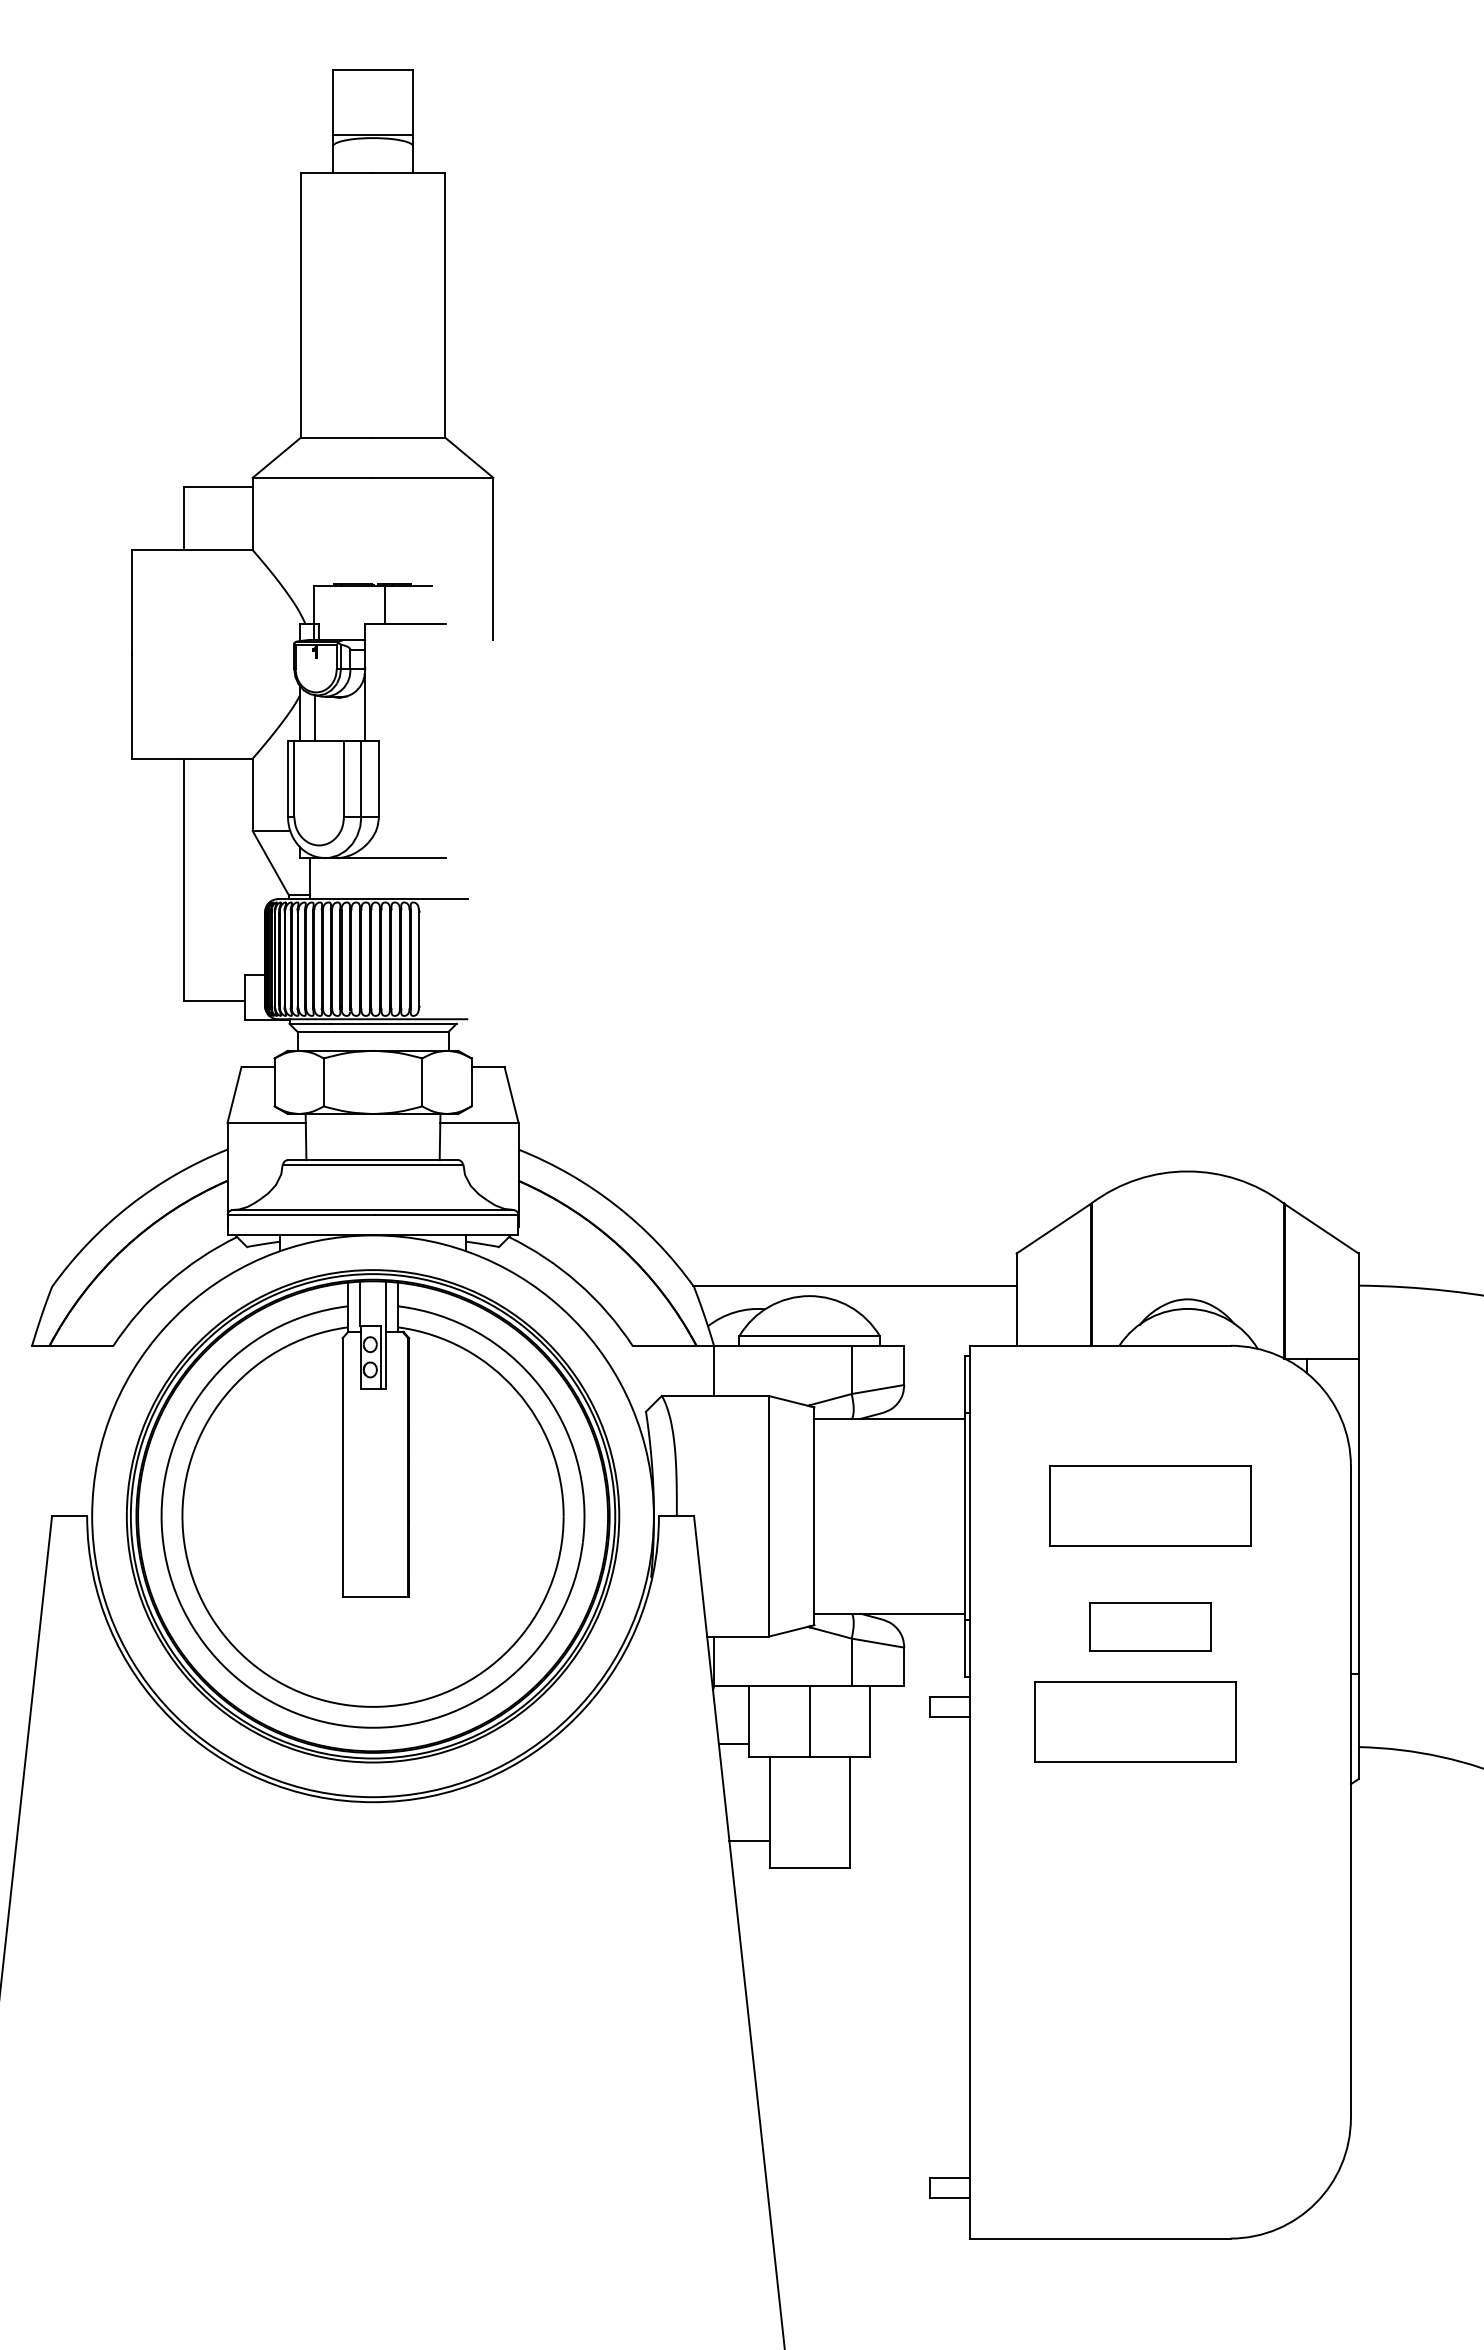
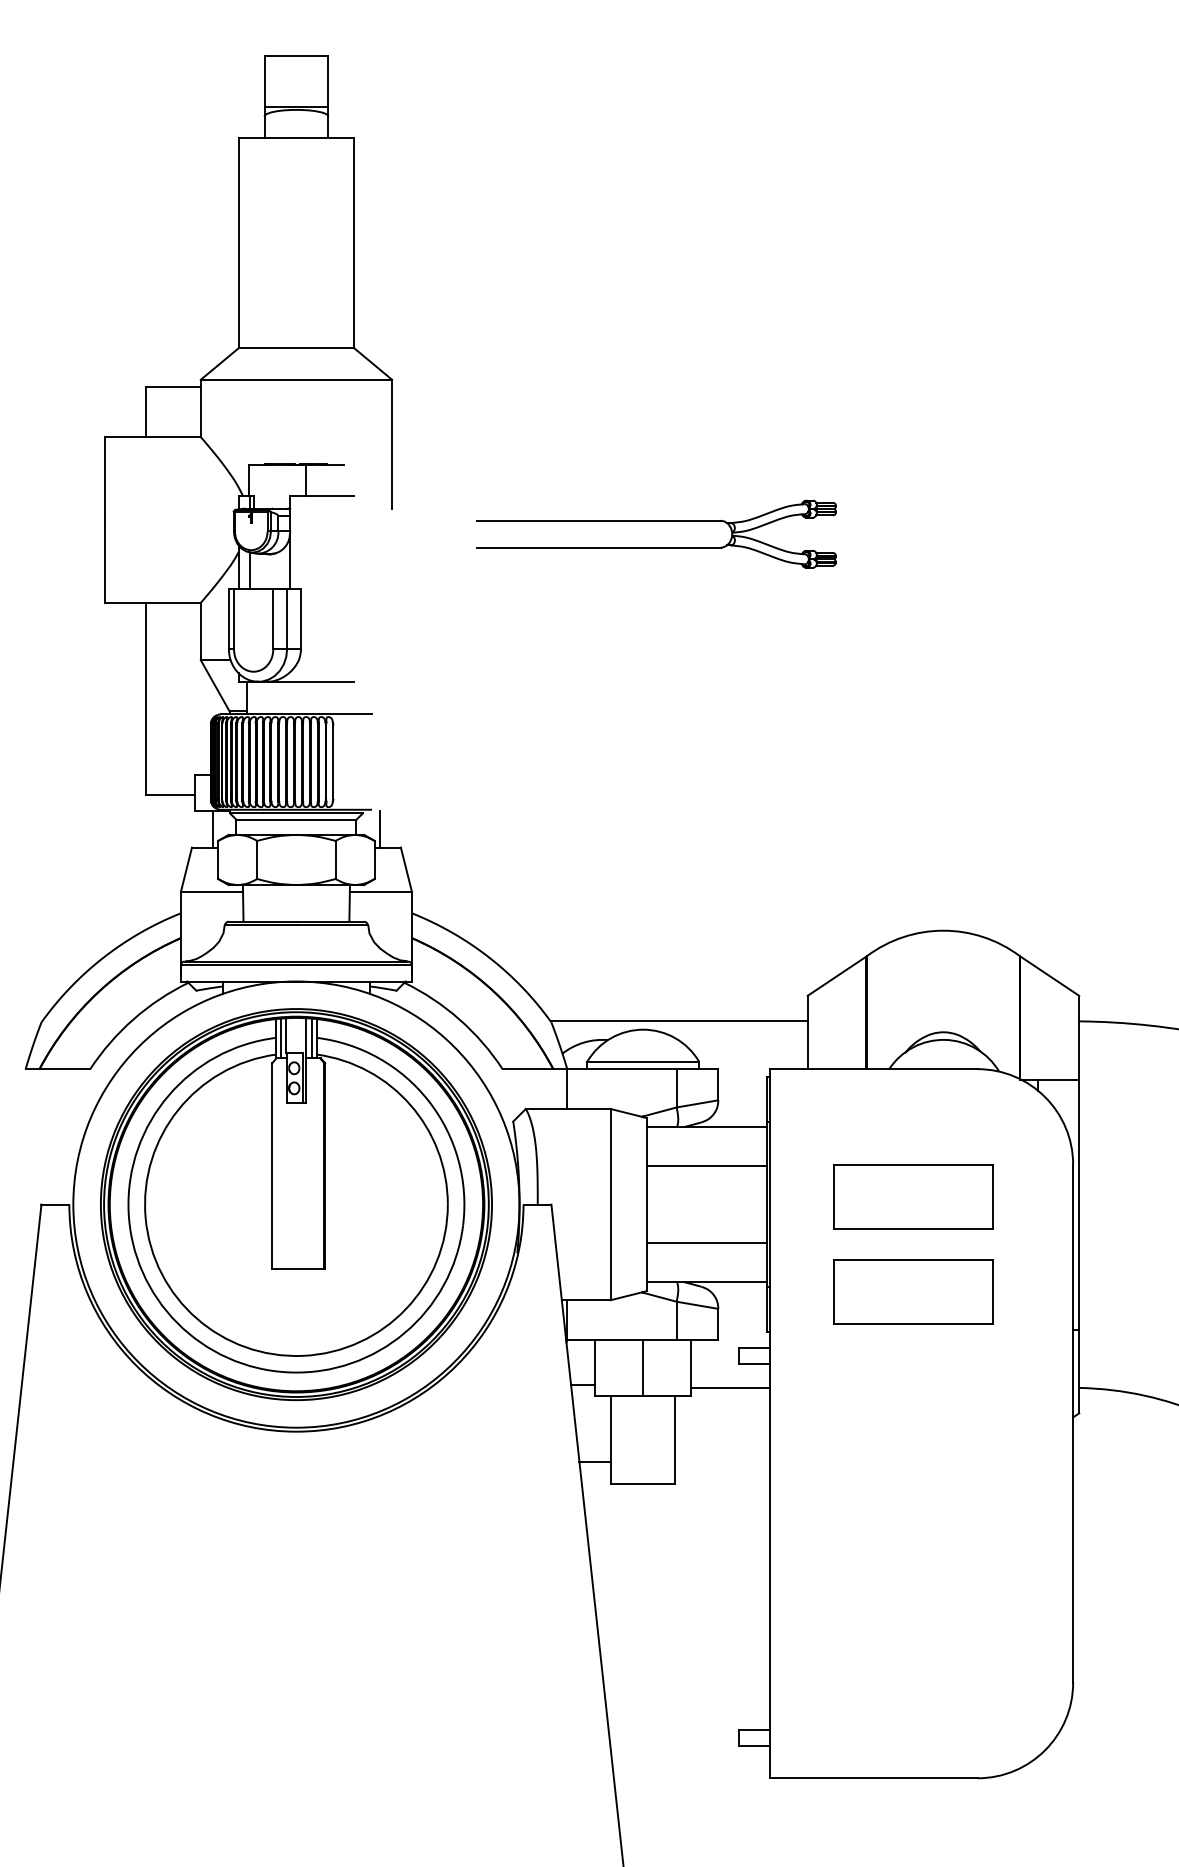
part: (826, 688) -> (656, 547), added
line: (267, 1043) -> (212, 829), added
line: (478, 1043) -> (380, 829), added
line: (352, 1307) -> (280, 1038), added
line: (393, 1307) -> (312, 1038), added
line: (889, 1467) -> (706, 1165), added
line: (889, 1564) -> (706, 1242), added
part: (1150, 1626) -> (913, 1292), size x1.67
part: (1135, 1721) -> (902, 1367), removed
line: (919, 1747) -> (730, 1388), added

